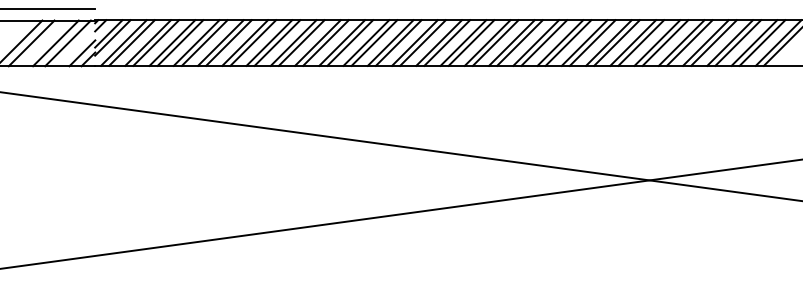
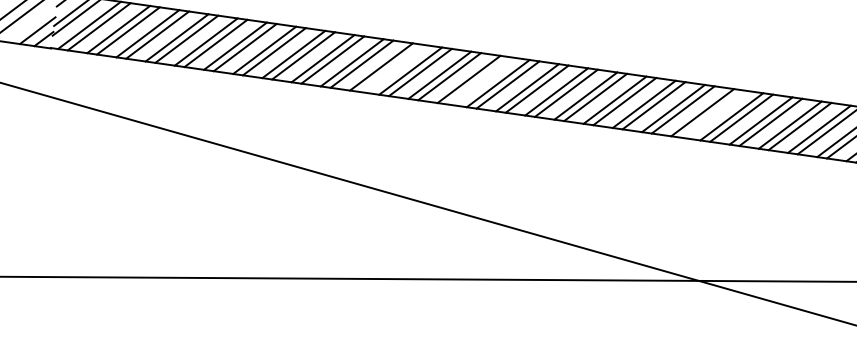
line: (374, 42) -> (391, 67), removed
line: (447, 42) -> (479, 80), removed
line: (641, 42) -> (712, 113), removed

